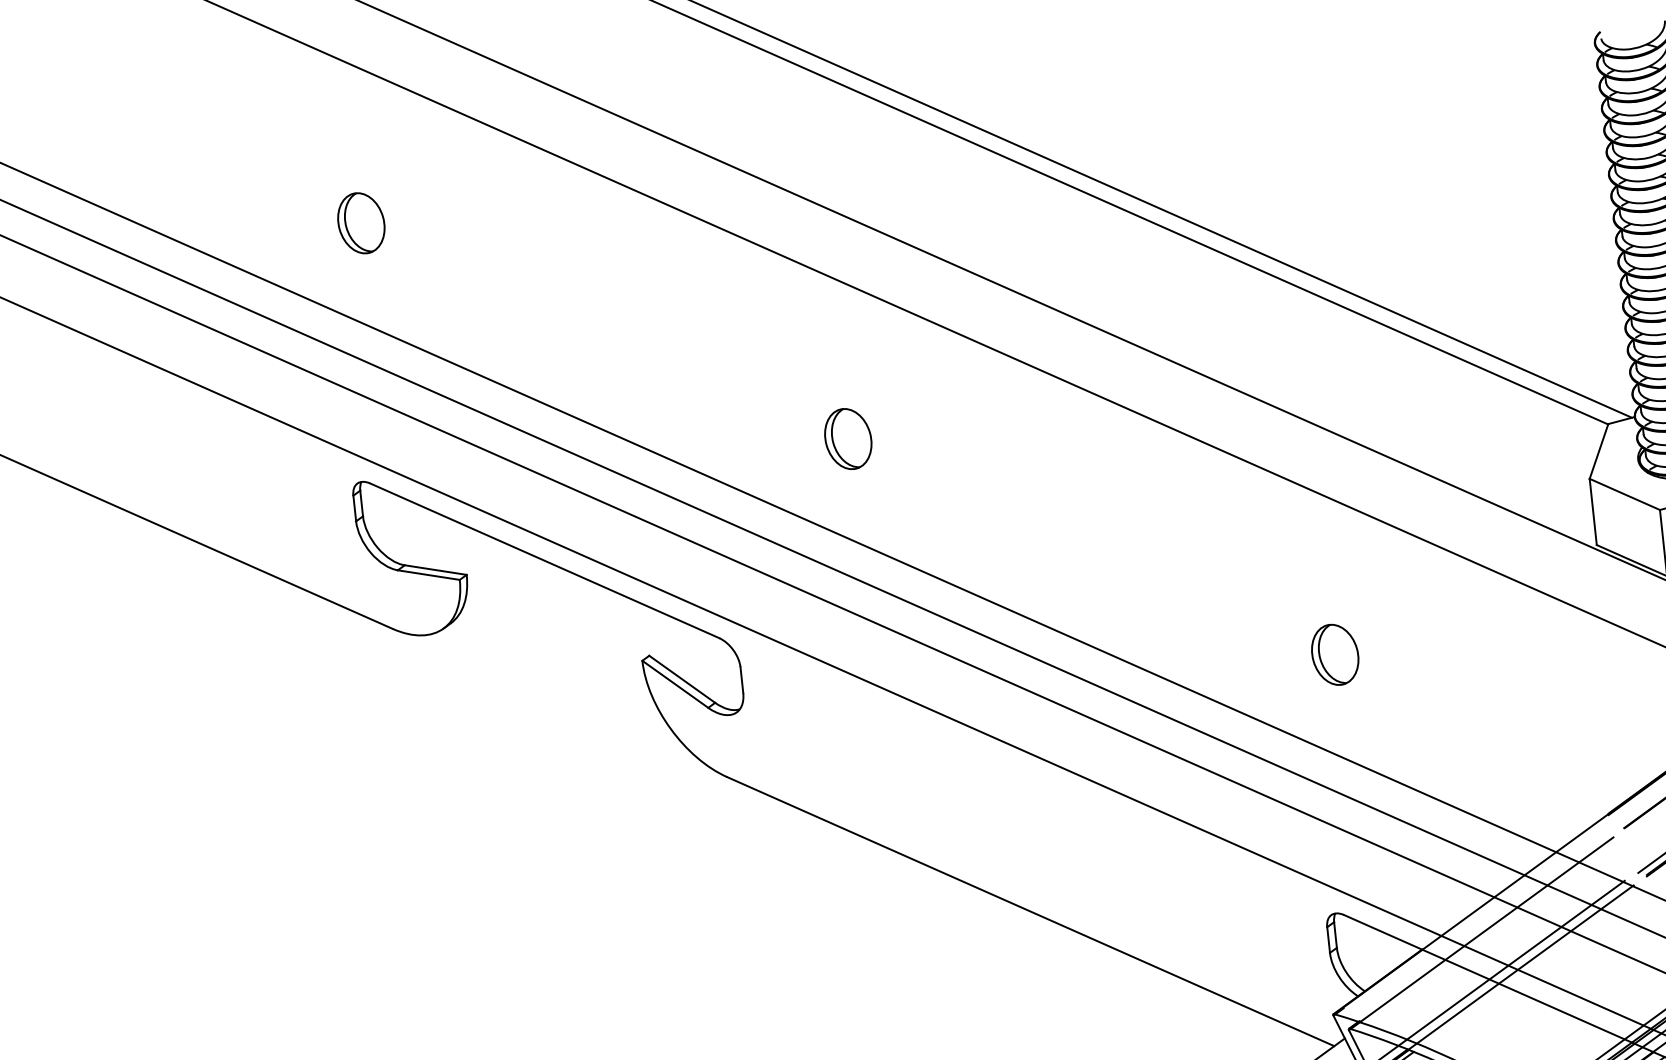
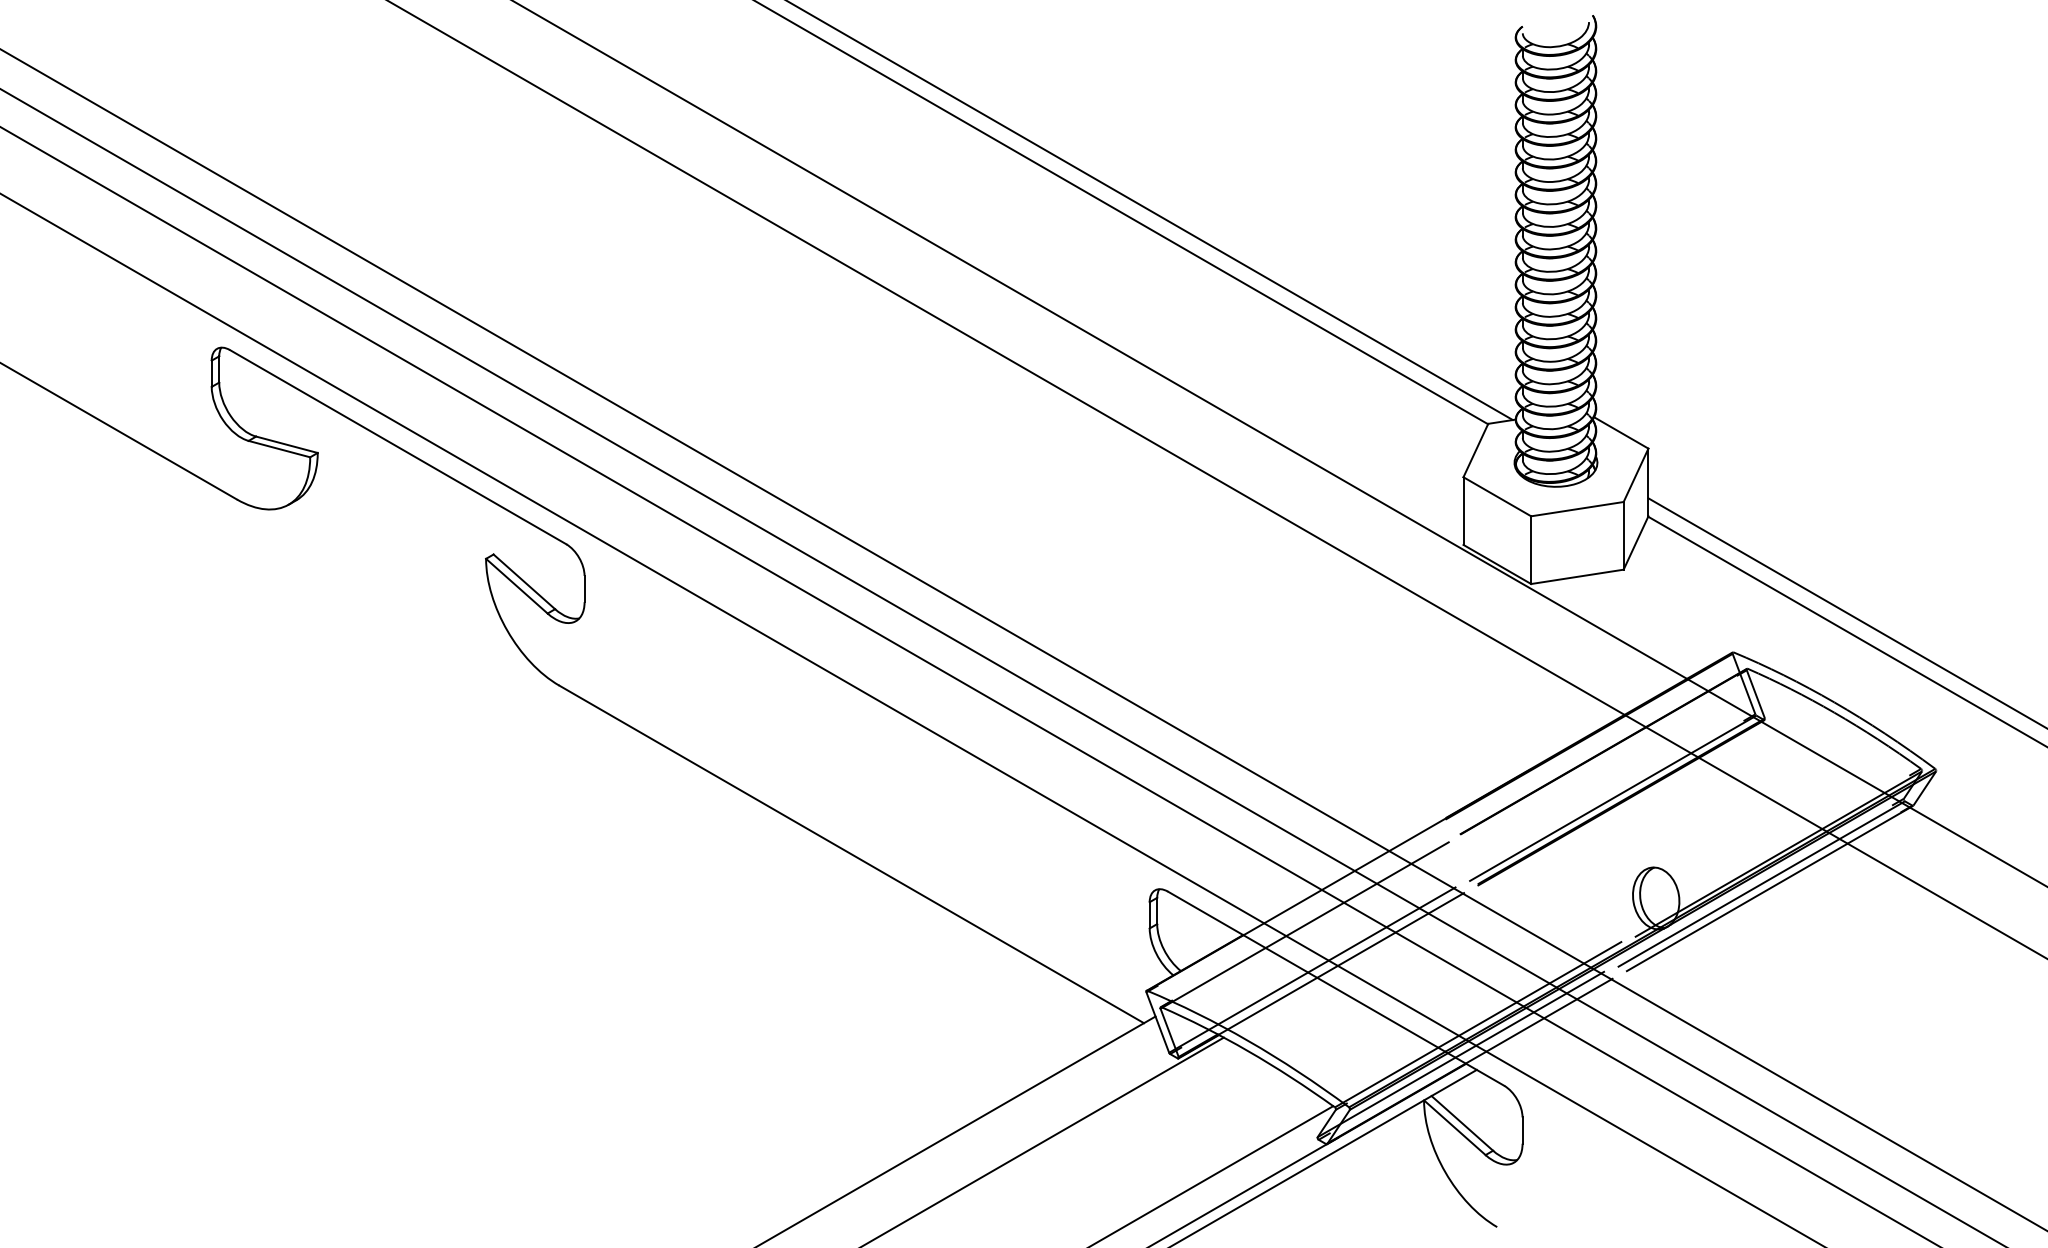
part: (361, 222) -> (249, 85), removed
part: (848, 438) -> (718, 356), removed
part: (1335, 654) -> (1187, 627), removed

